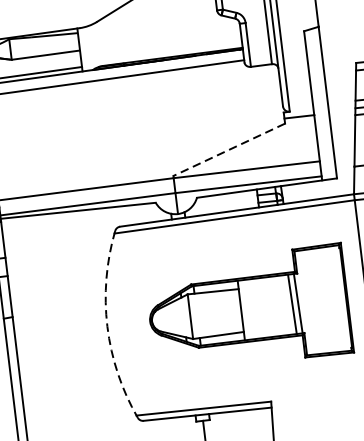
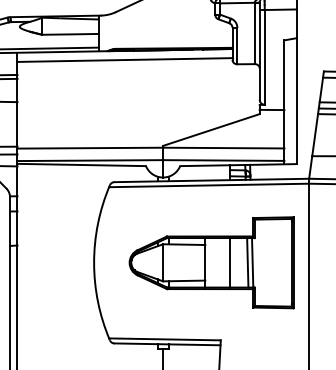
line: (229, 150) -> (211, 130), dashed -> solid
line: (271, 306) -> (230, 262), added
arc: (107, 326) -> (94, 262), dashed -> solid

